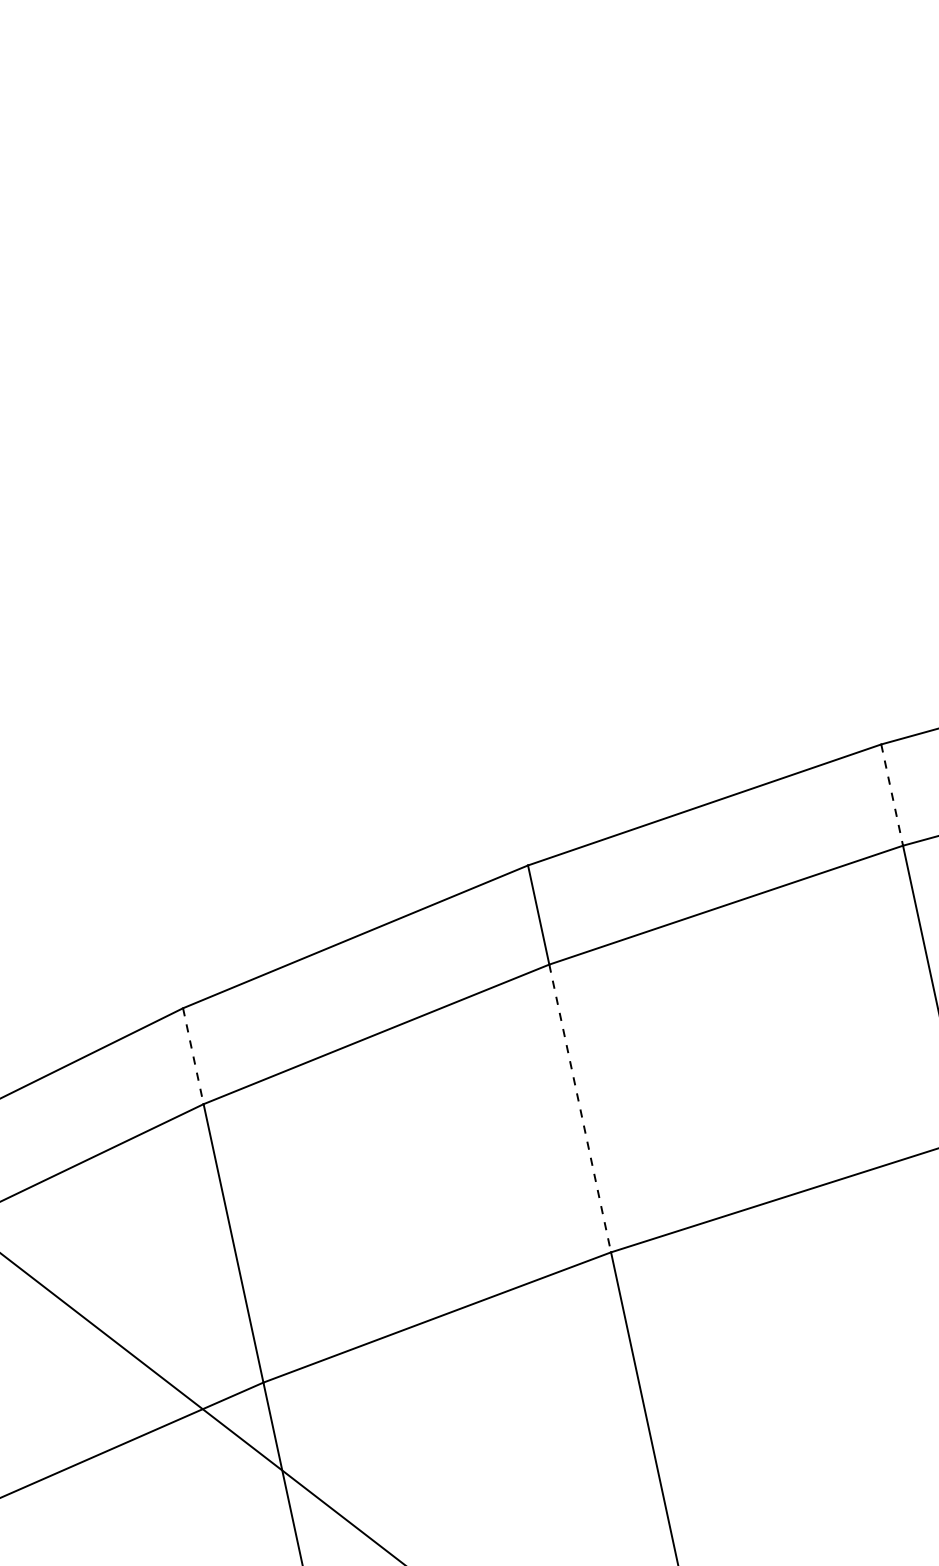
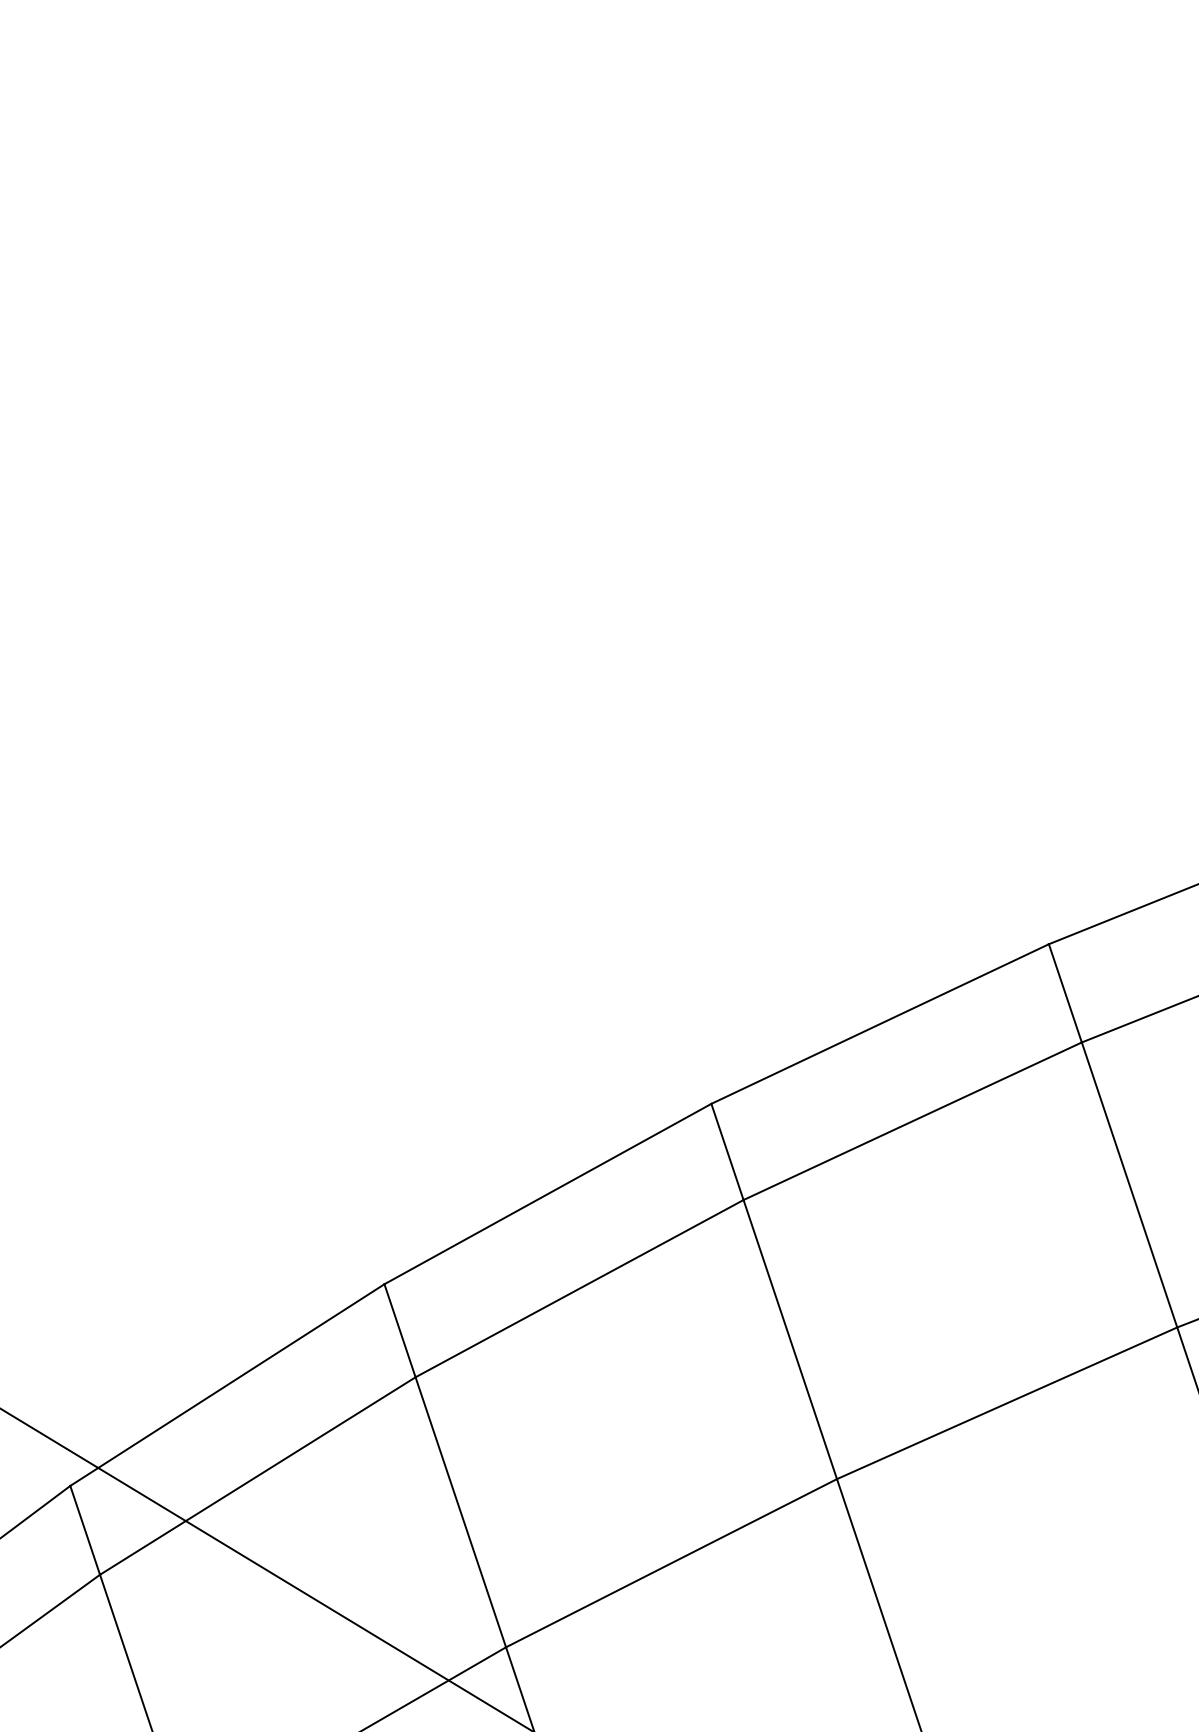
line: (892, 795) -> (1065, 993), dashed -> solid
line: (193, 1057) -> (400, 1331), dashed -> solid
line: (580, 1109) -> (790, 1340), dashed -> solid

